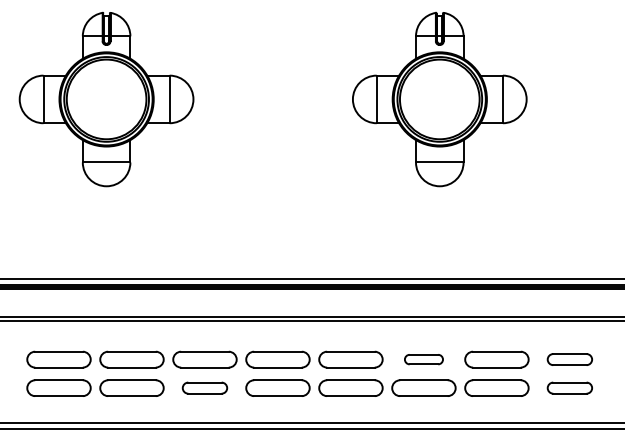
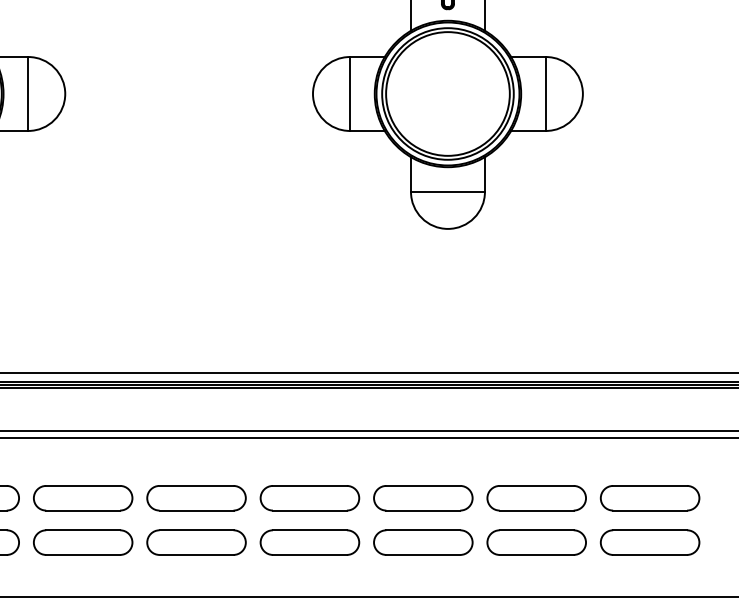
part: (423, 359) -> (422, 498), size x1.67
part: (569, 359) -> (649, 498), size x1.43
part: (204, 387) -> (82, 541), size x1.43
part: (569, 387) -> (649, 541), size x1.43

